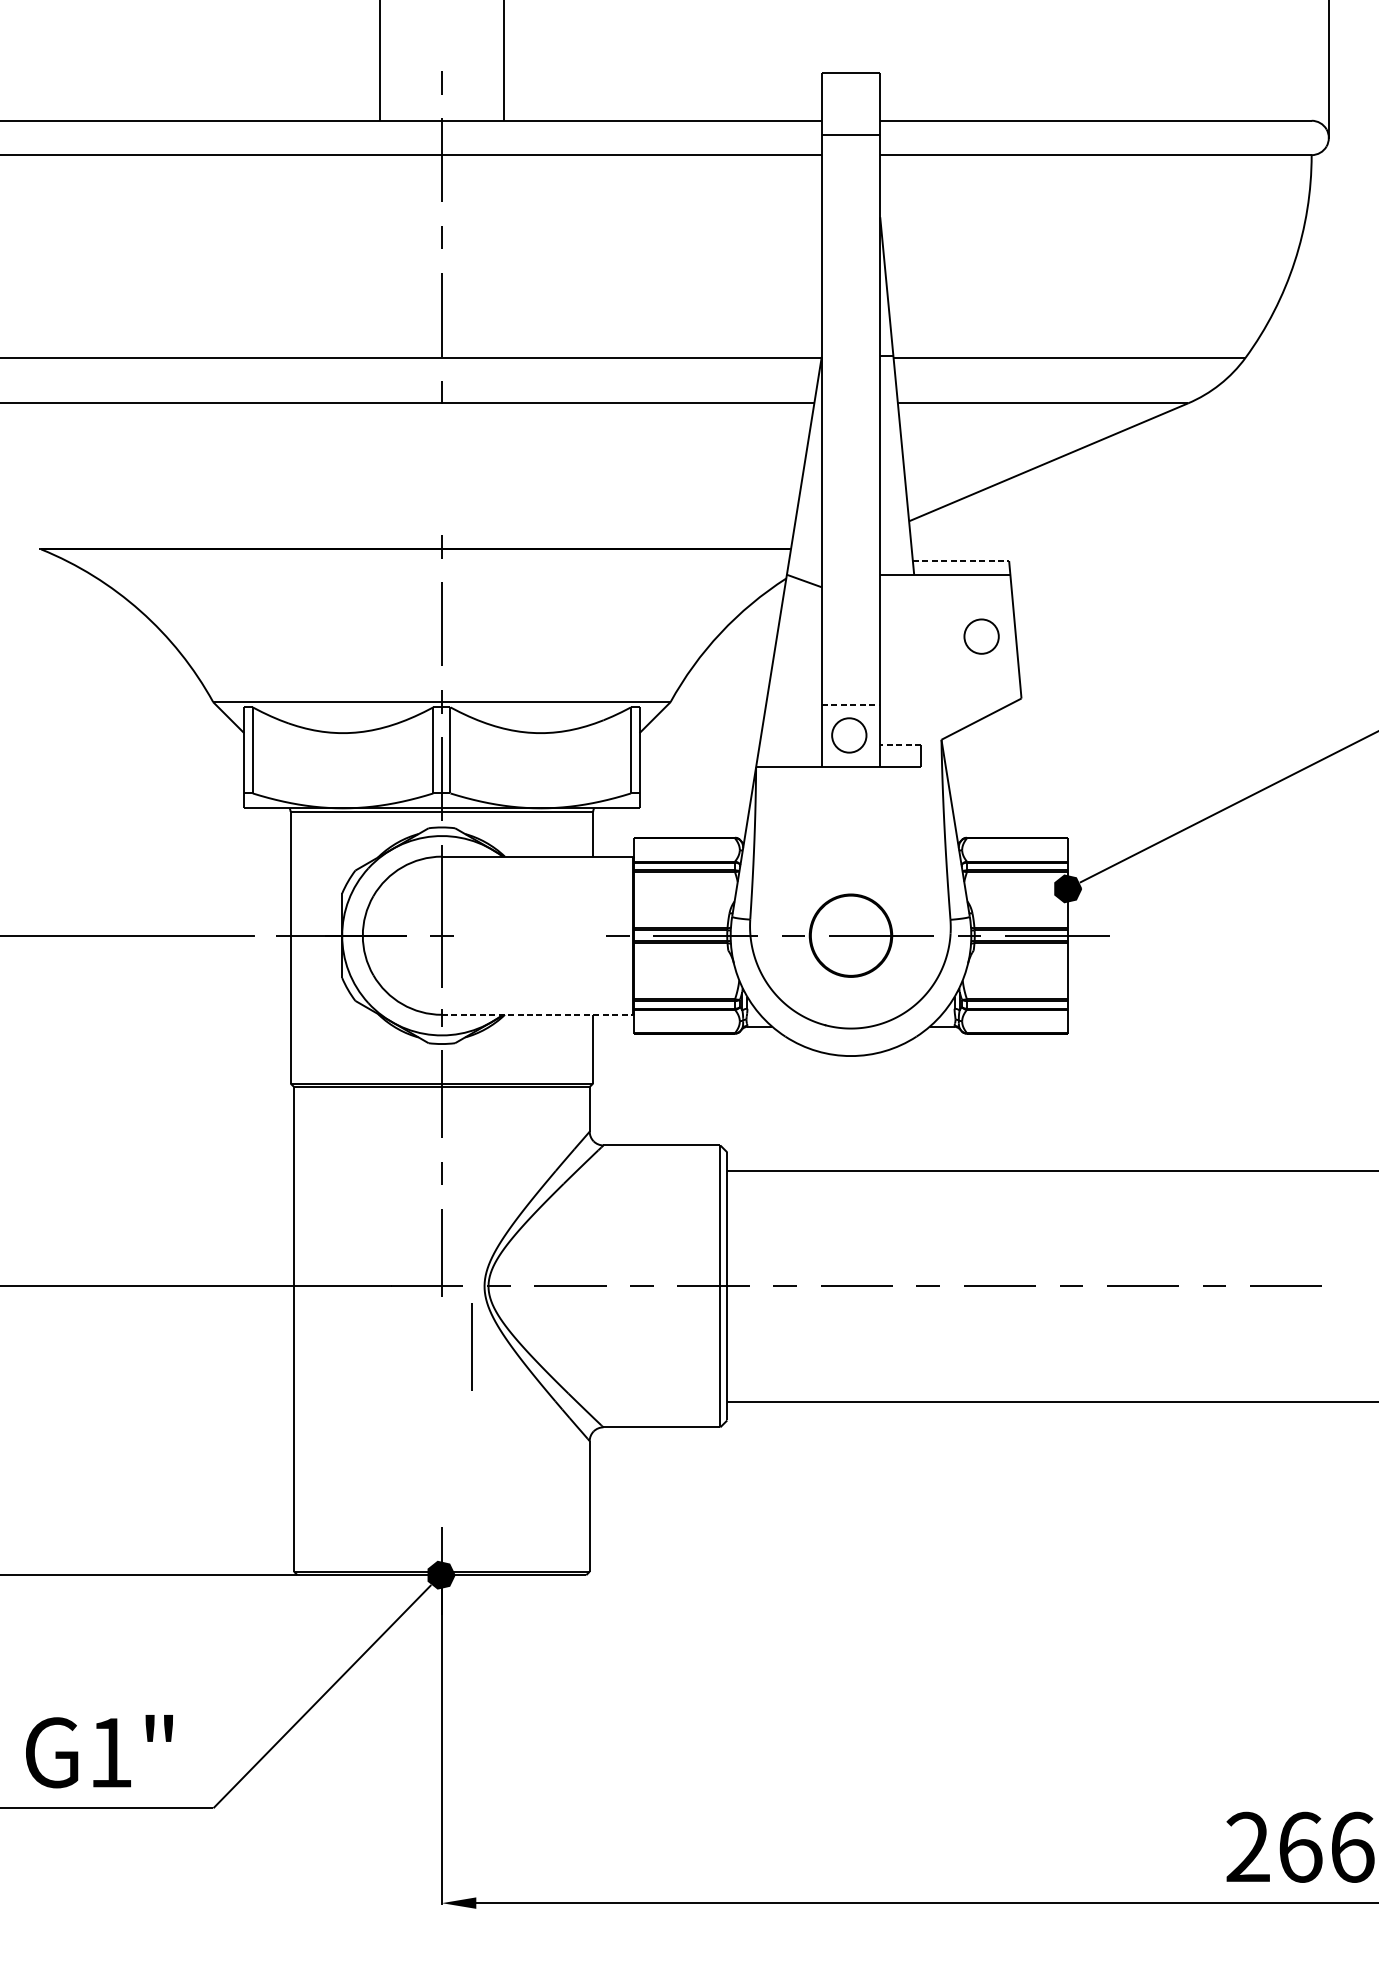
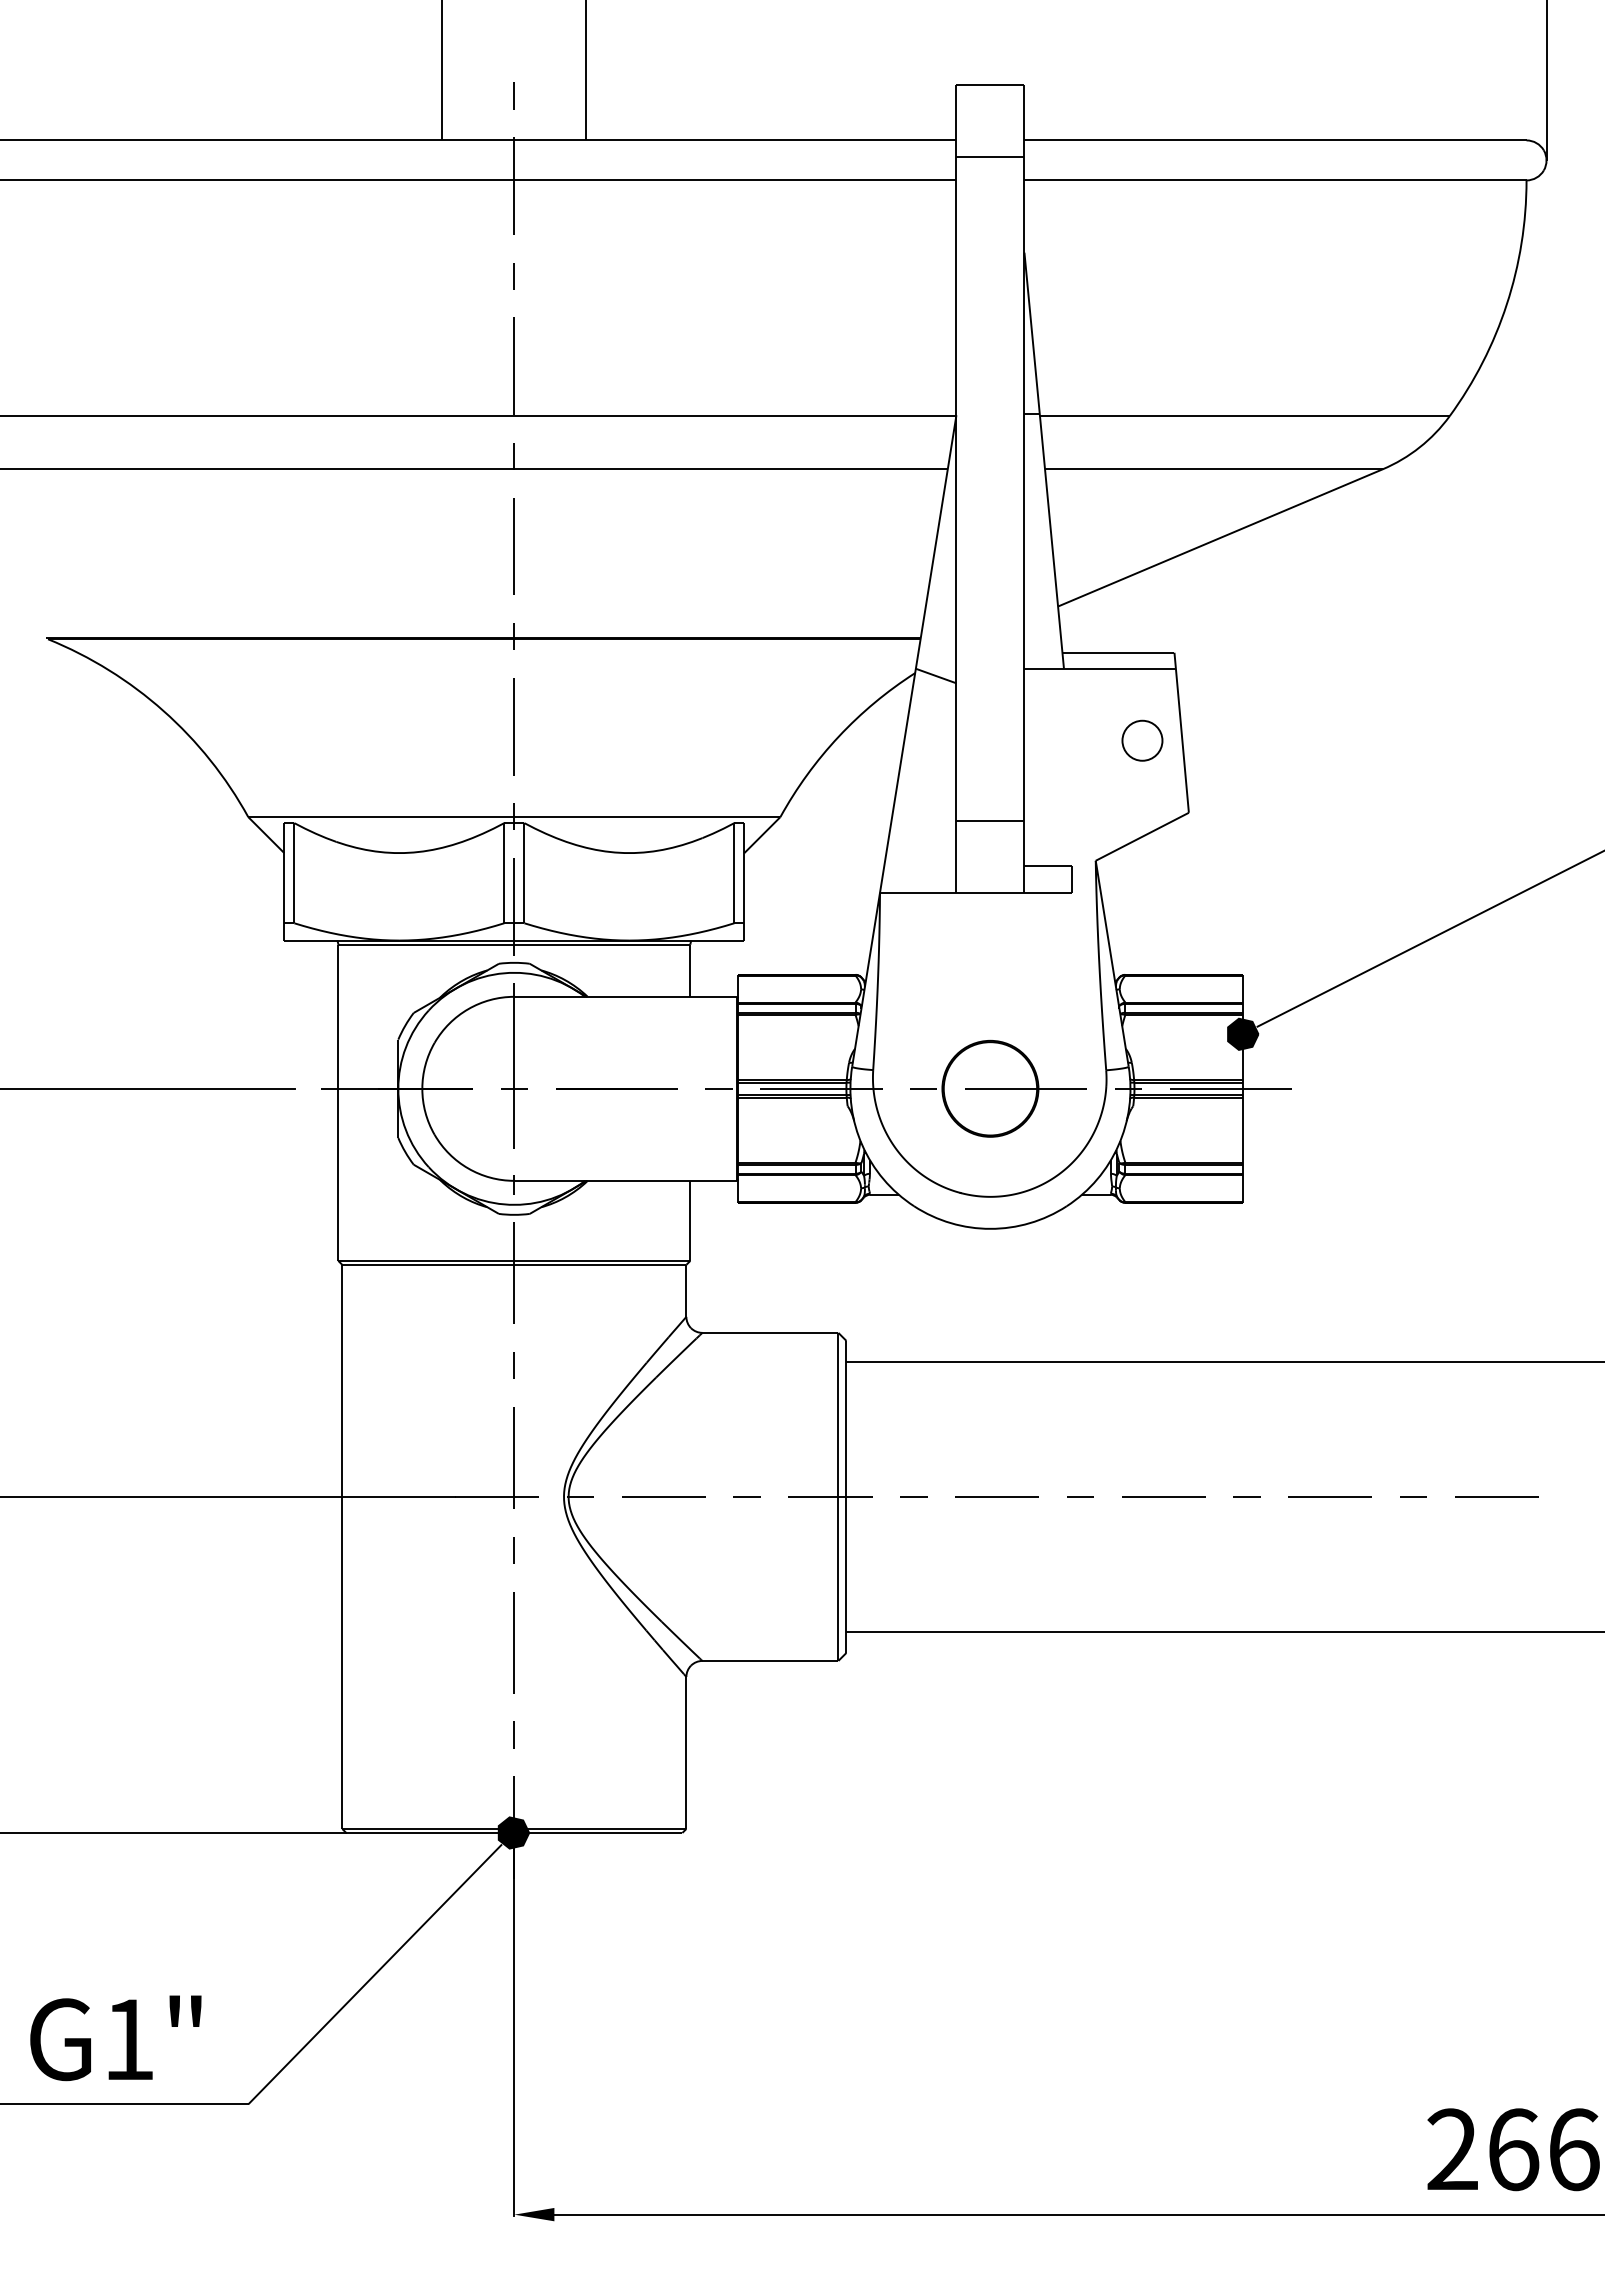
line: (441, 469) -> (513, 546), added
line: (961, 560) -> (1118, 652), dashed -> solid
line: (851, 705) -> (990, 820), dashed -> solid
part: (849, 735) -> (988, 855), removed
line: (900, 744) -> (1048, 866), dashed -> solid
line: (529, 935) -> (616, 1088), added
line: (538, 1014) -> (626, 1180), dashed -> solid
line: (441, 1332) -> (513, 1550), added
line: (471, 1347) -> (513, 1642), moved
line: (441, 1490) -> (513, 1734), added

